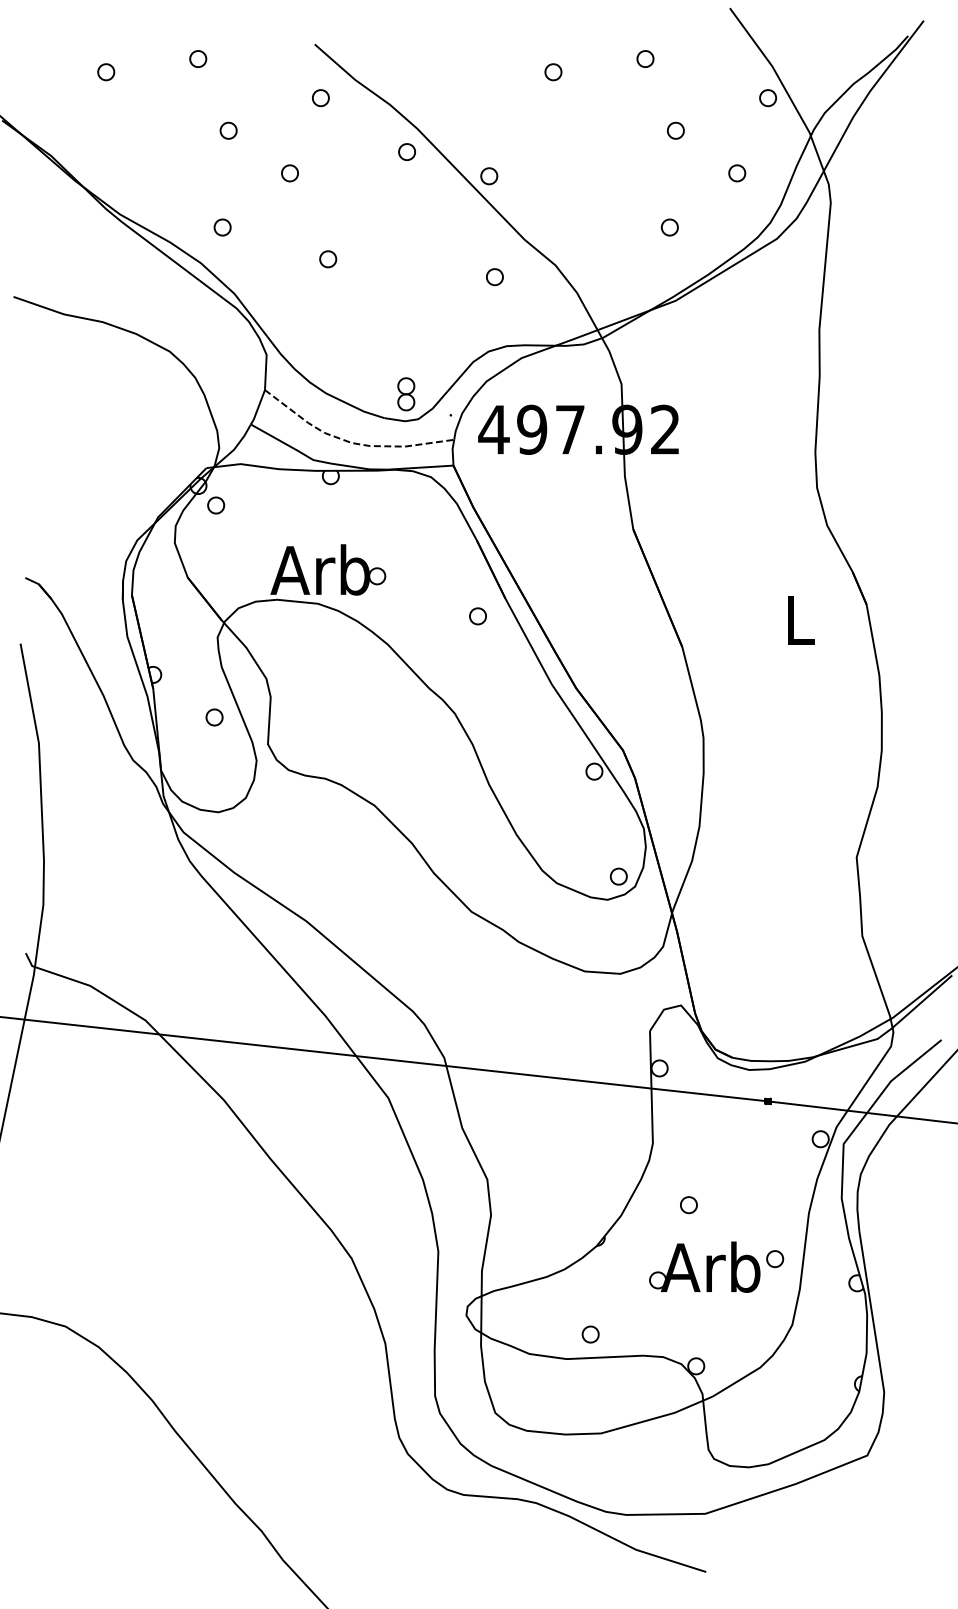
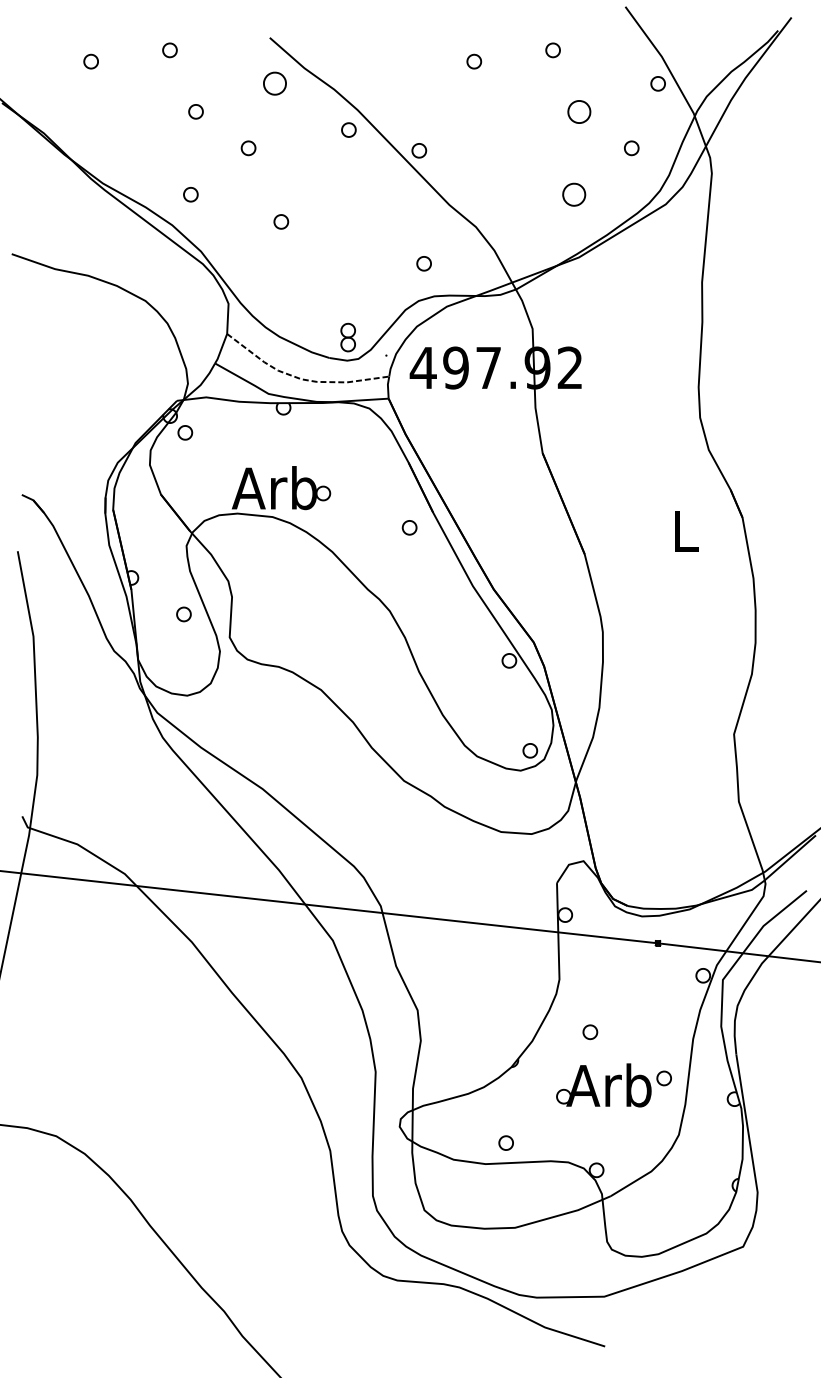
part: (320, 98) -> (274, 84), size x1.6
part: (675, 130) -> (578, 111), size x1.6
part: (669, 227) -> (573, 194), size x1.6
part: (494, 277) -> (423, 264), moved

